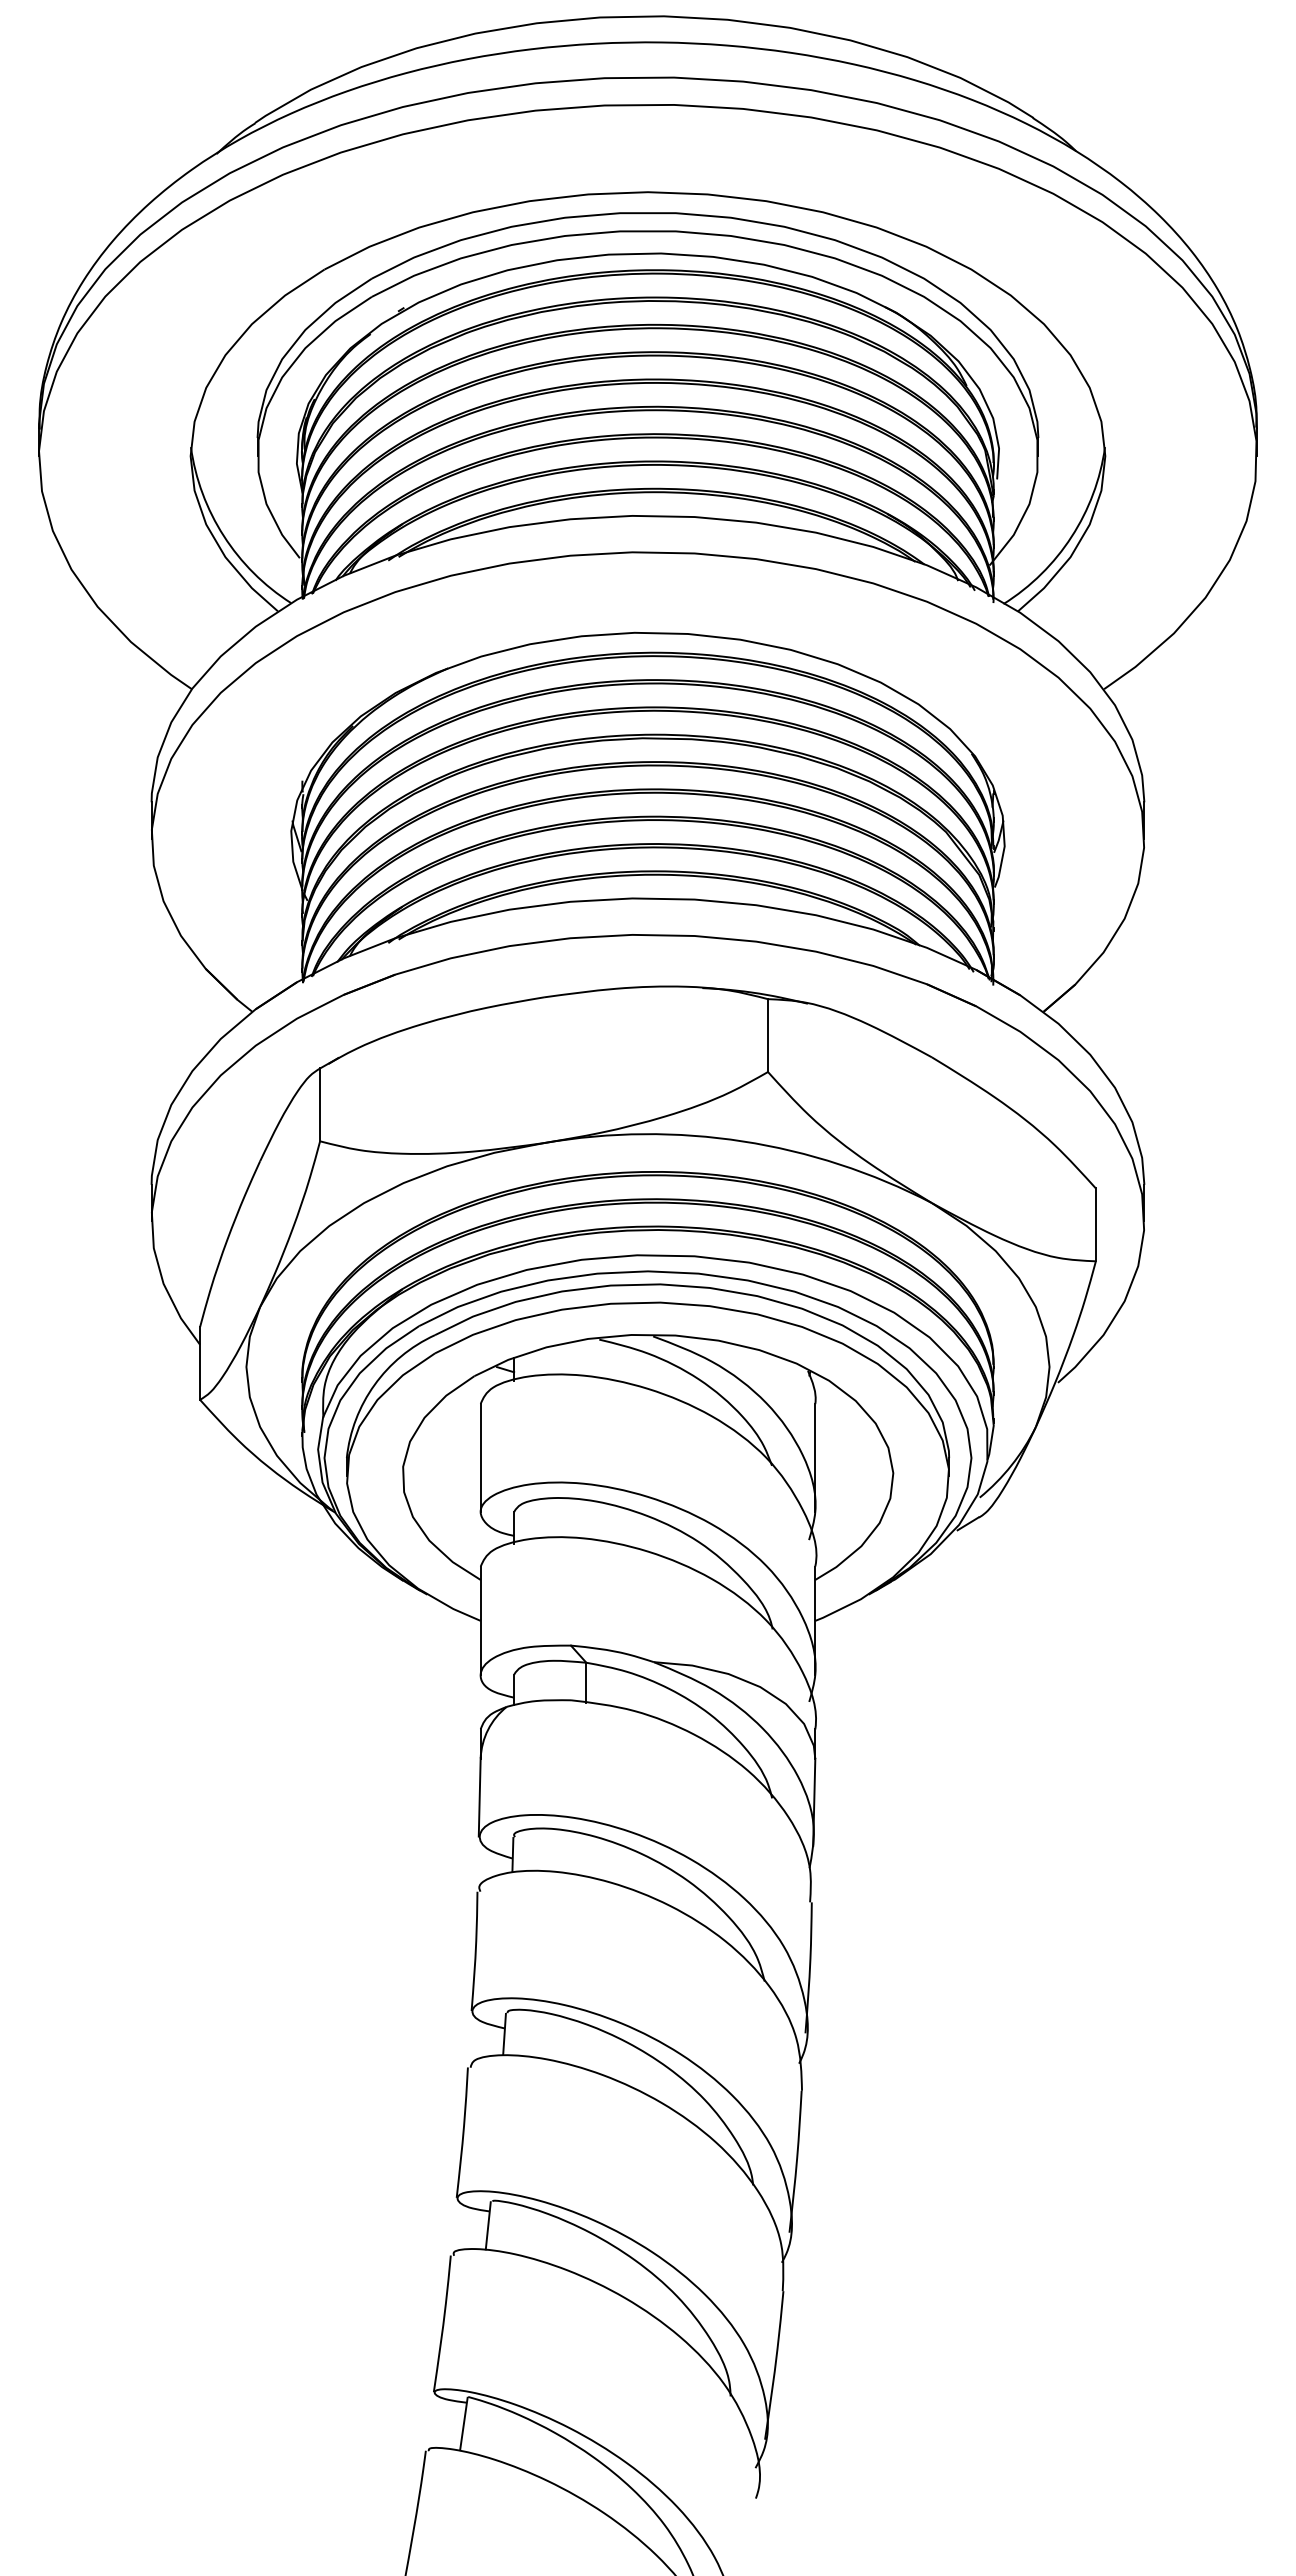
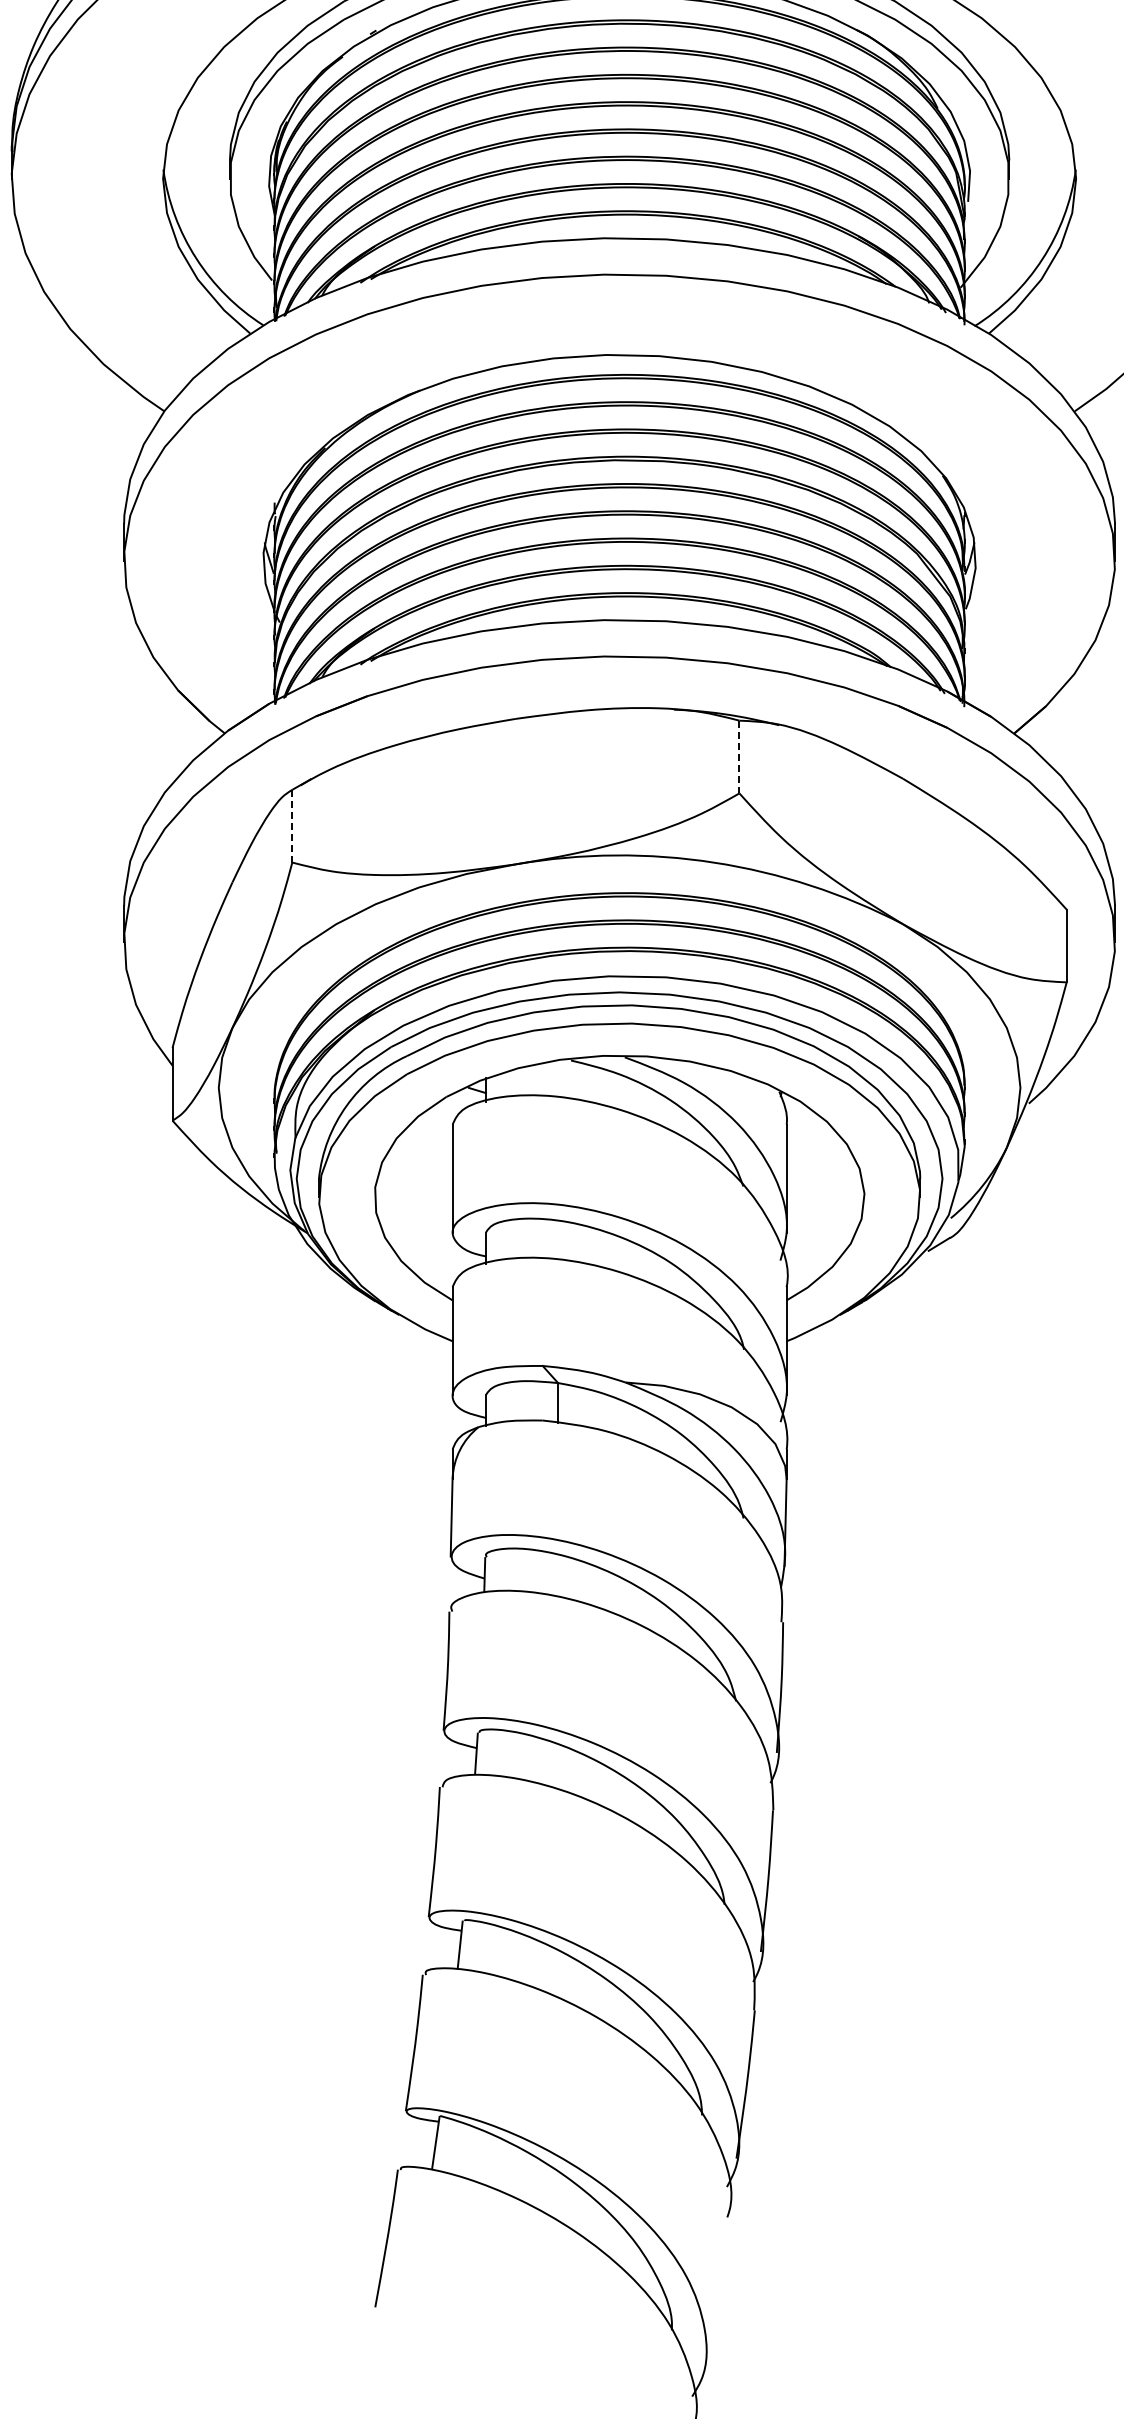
line: (768, 1036) -> (739, 757), solid -> dashed
line: (320, 1105) -> (292, 826), solid -> dashed

